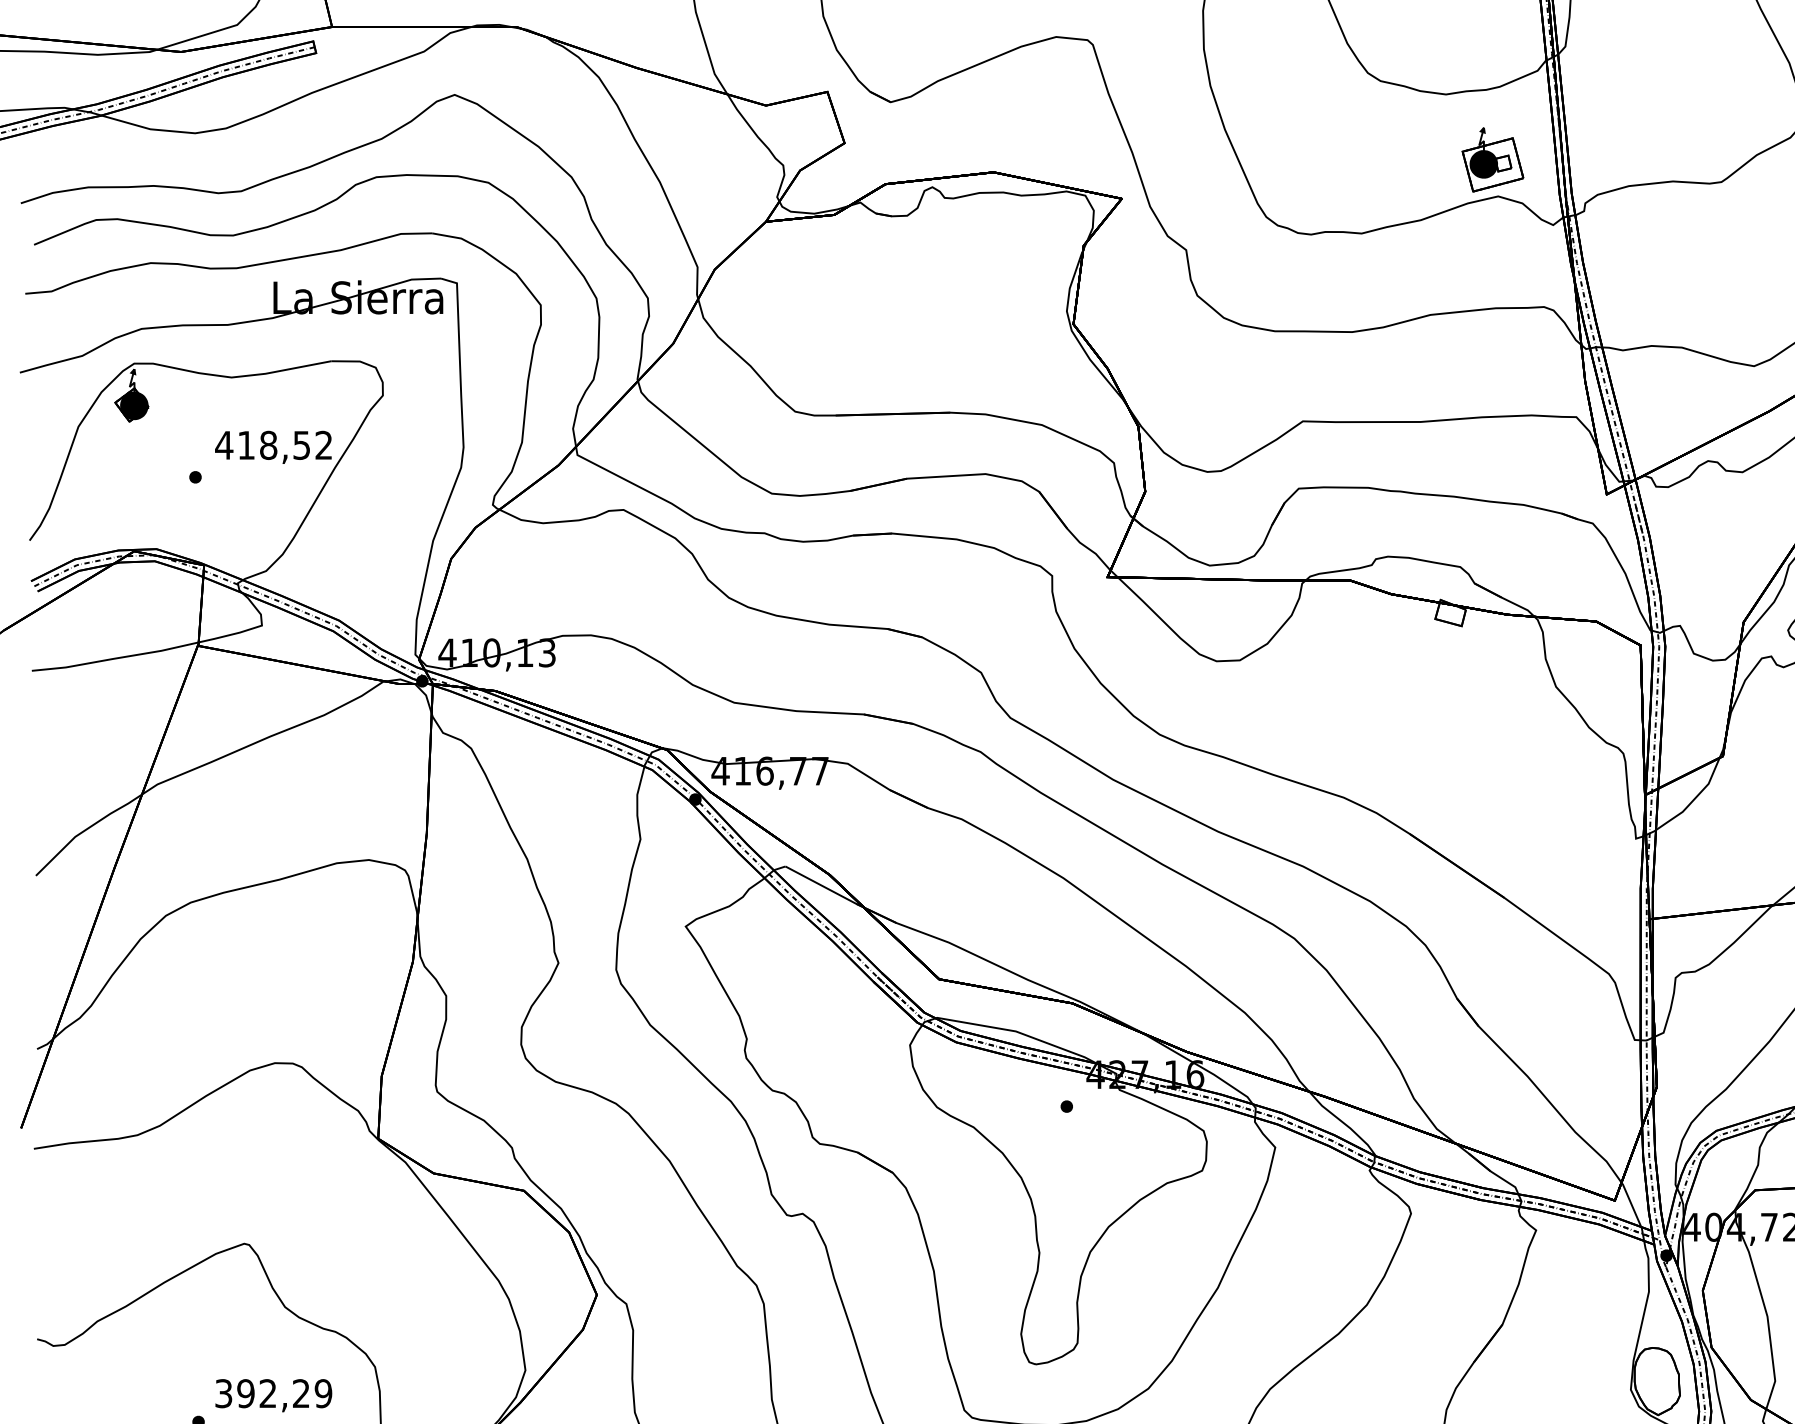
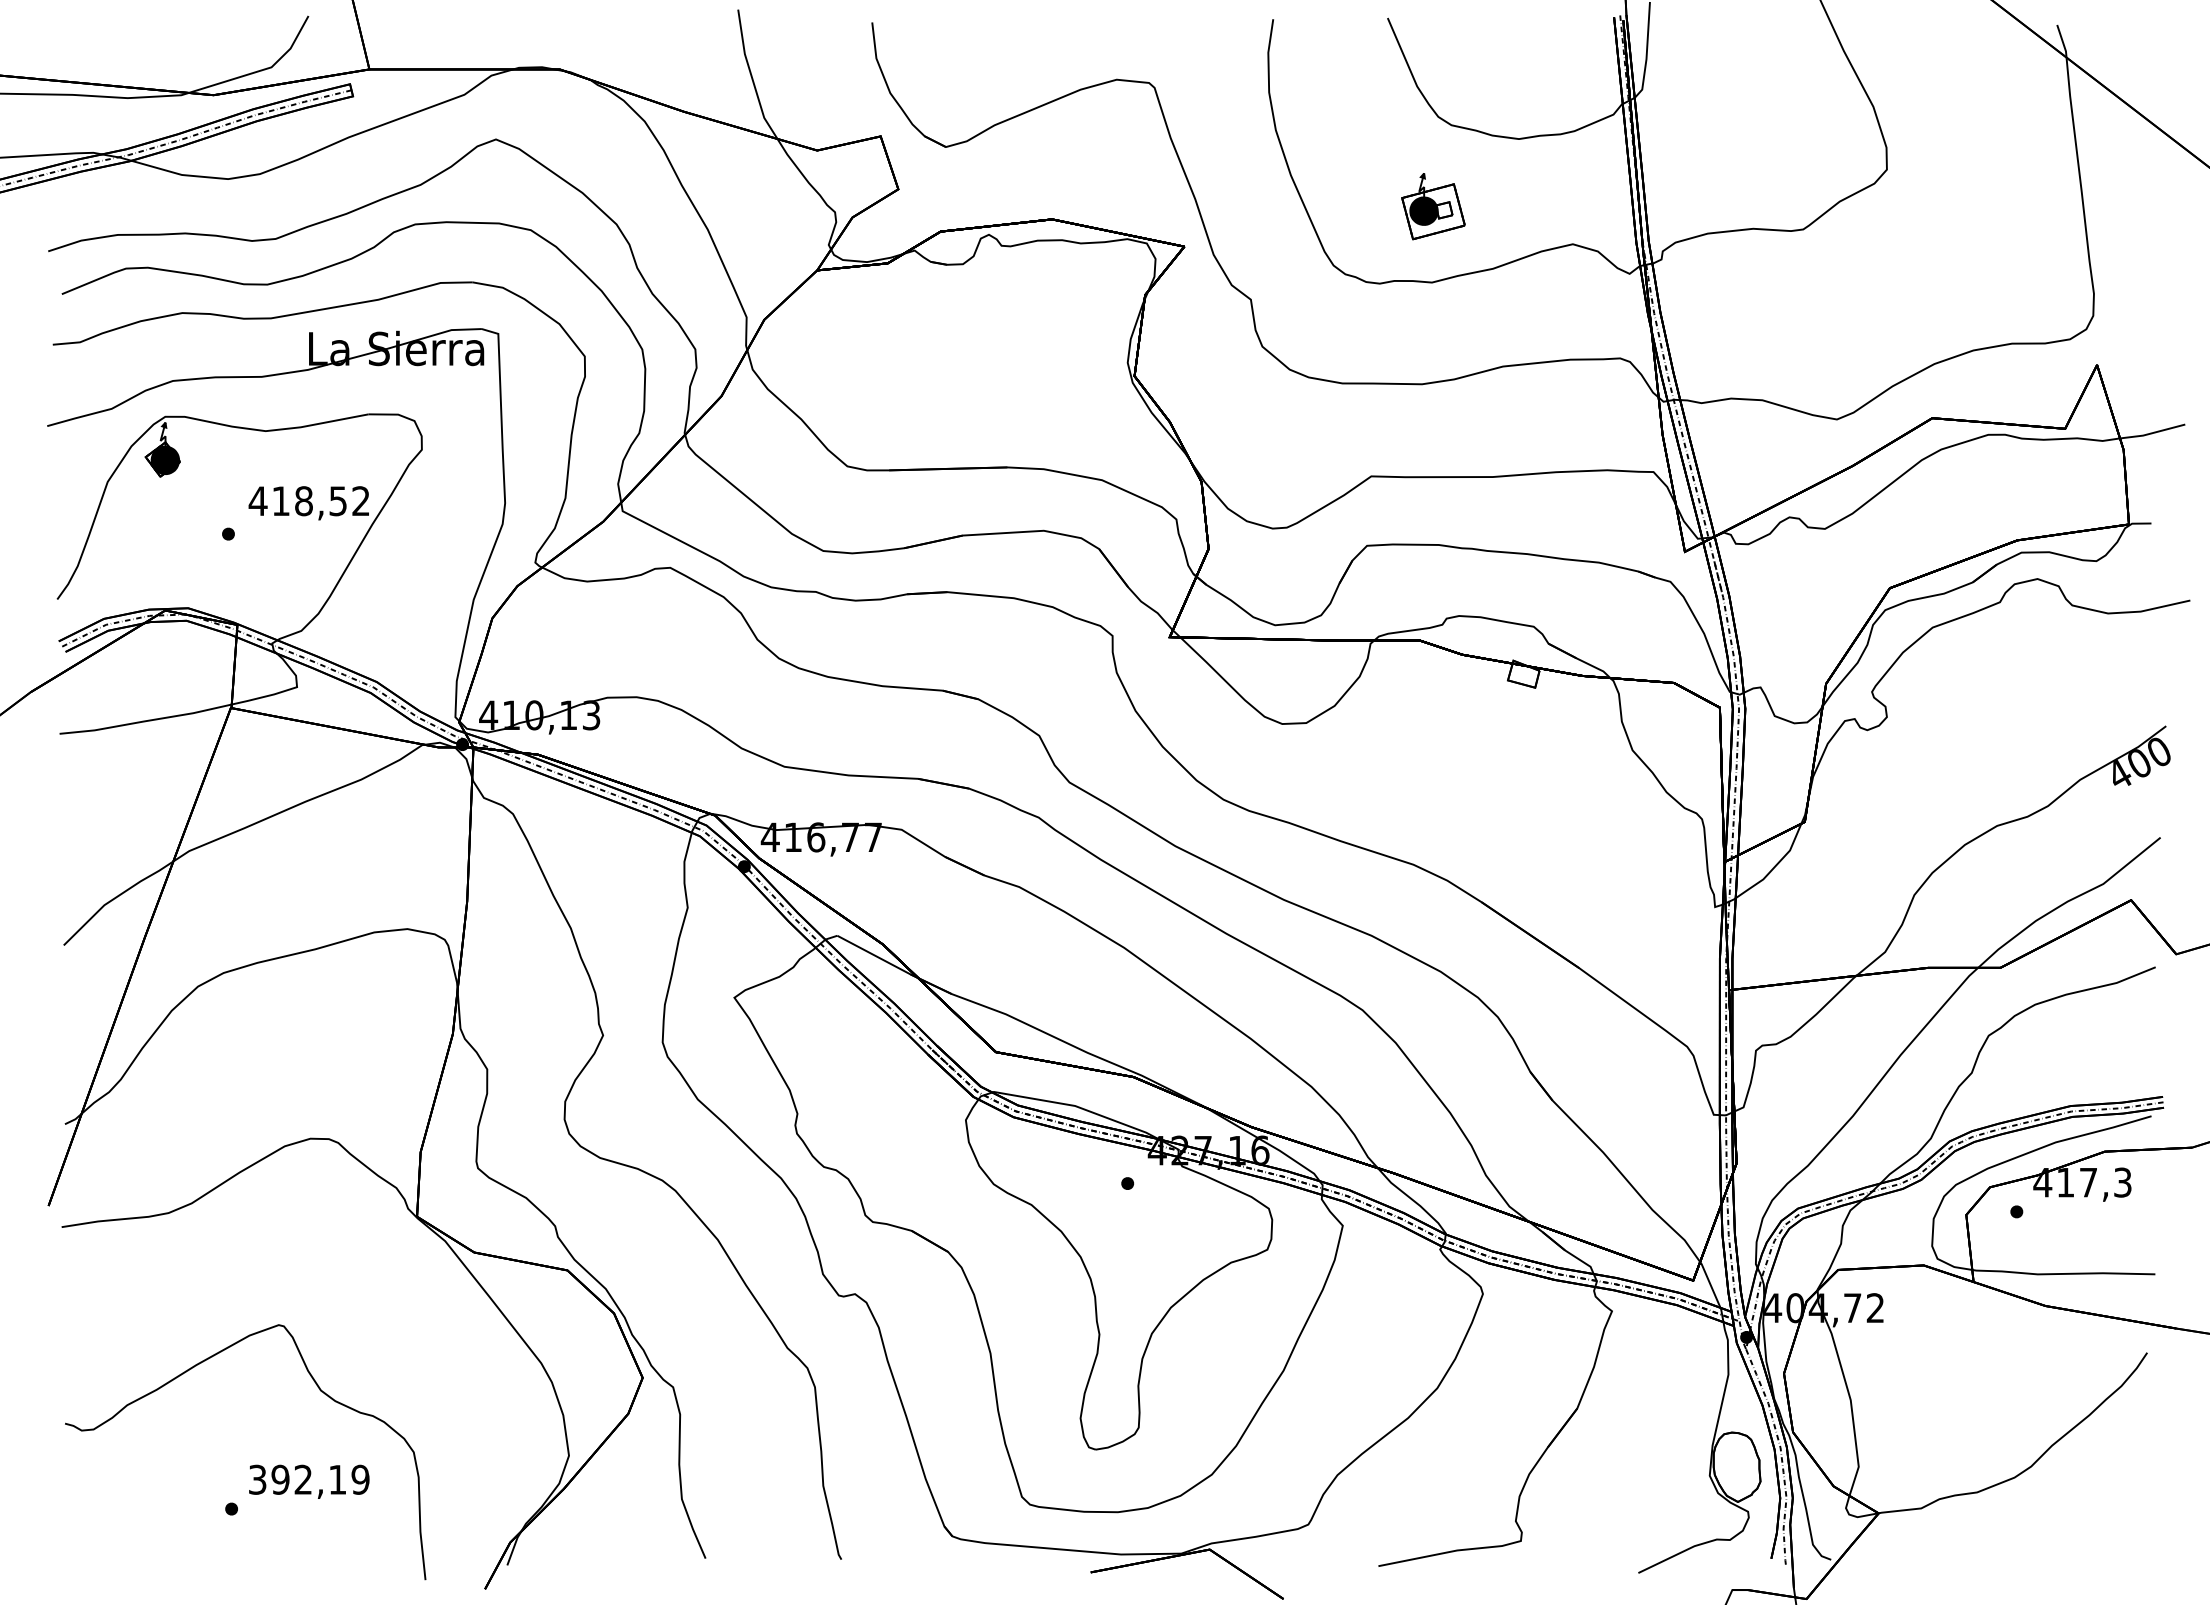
part: (1493, 159) -> (1433, 206), moved
text: (301, 1393) -> (337, 1479), 392,29 -> 392,19

